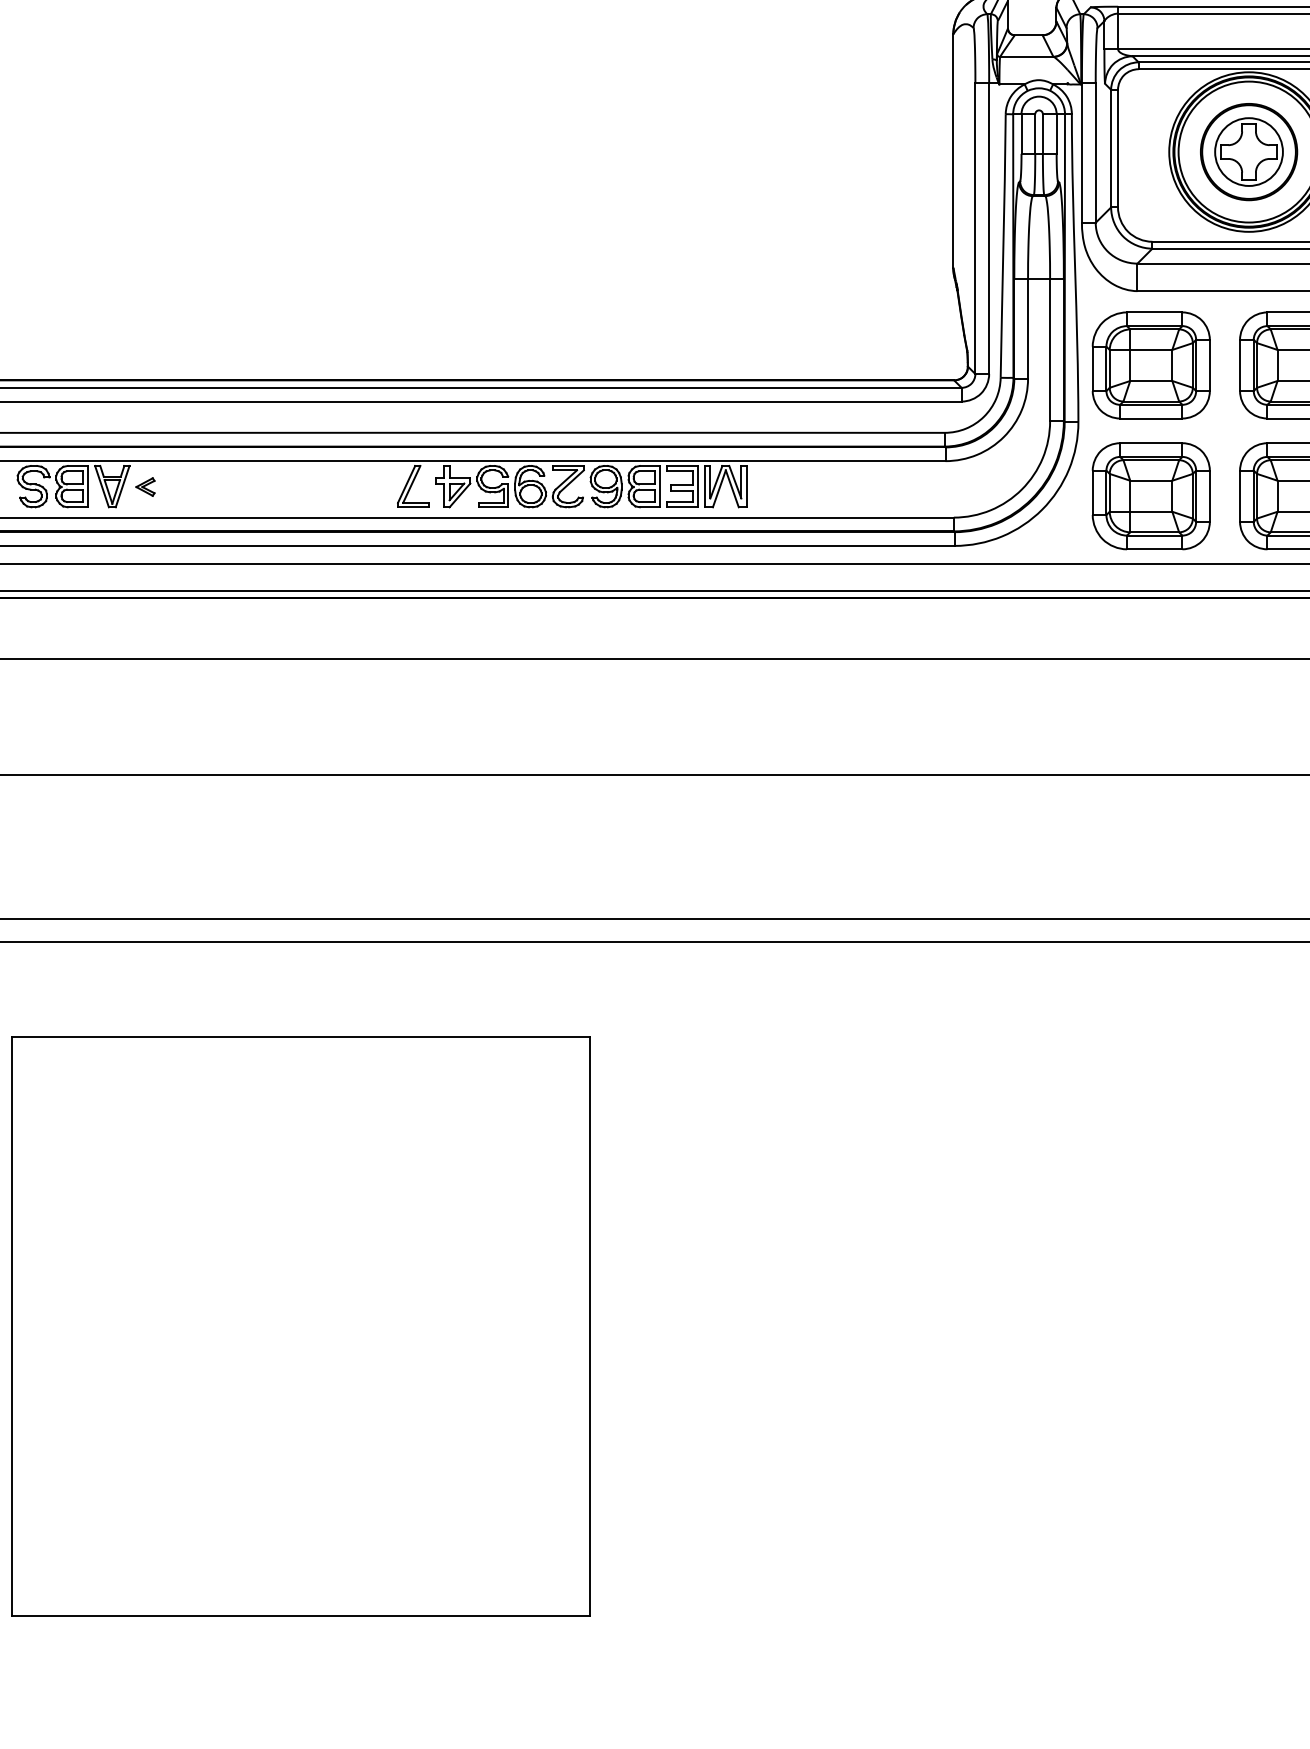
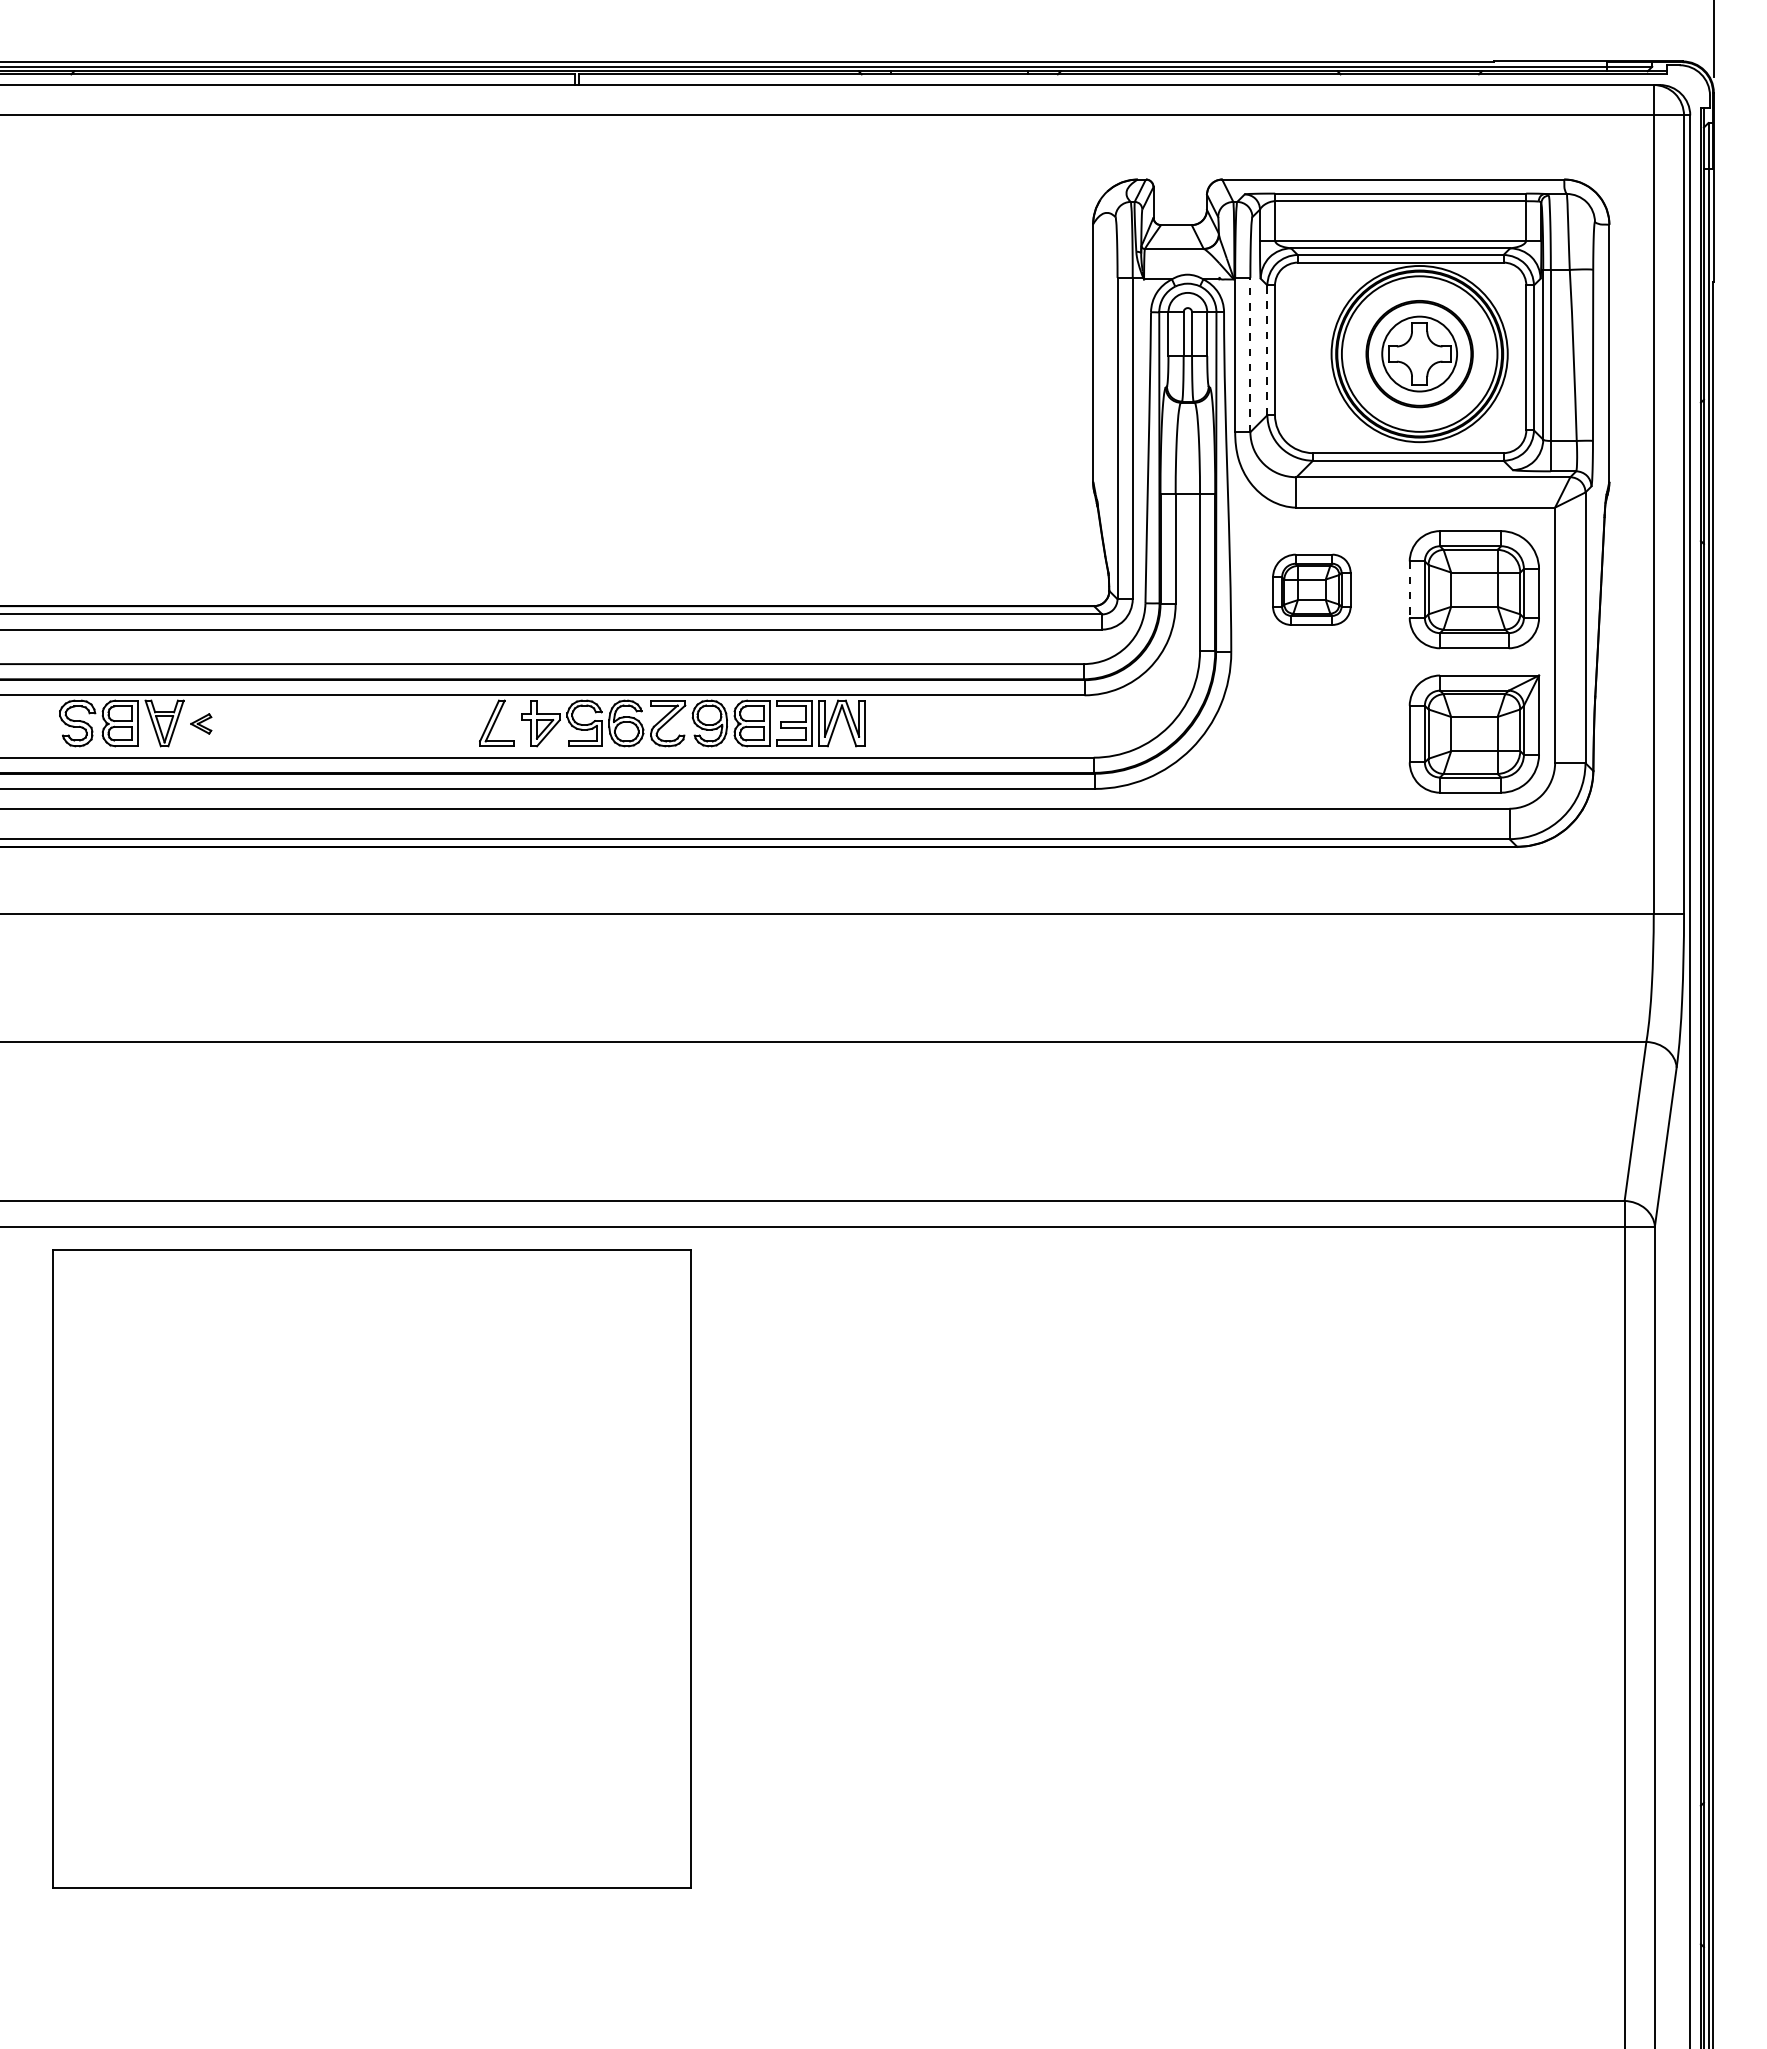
line: (1111, 148) -> (1267, 350), solid -> dashed
line: (1095, 152) -> (1250, 354), solid -> dashed
part: (1151, 365) -> (1311, 589), size x0.6
line: (1239, 366) -> (1409, 590), solid -> dashed
part: (1151, 495) -> (1311, 733), removed
part: (300, 1326) -> (371, 1568), moved

